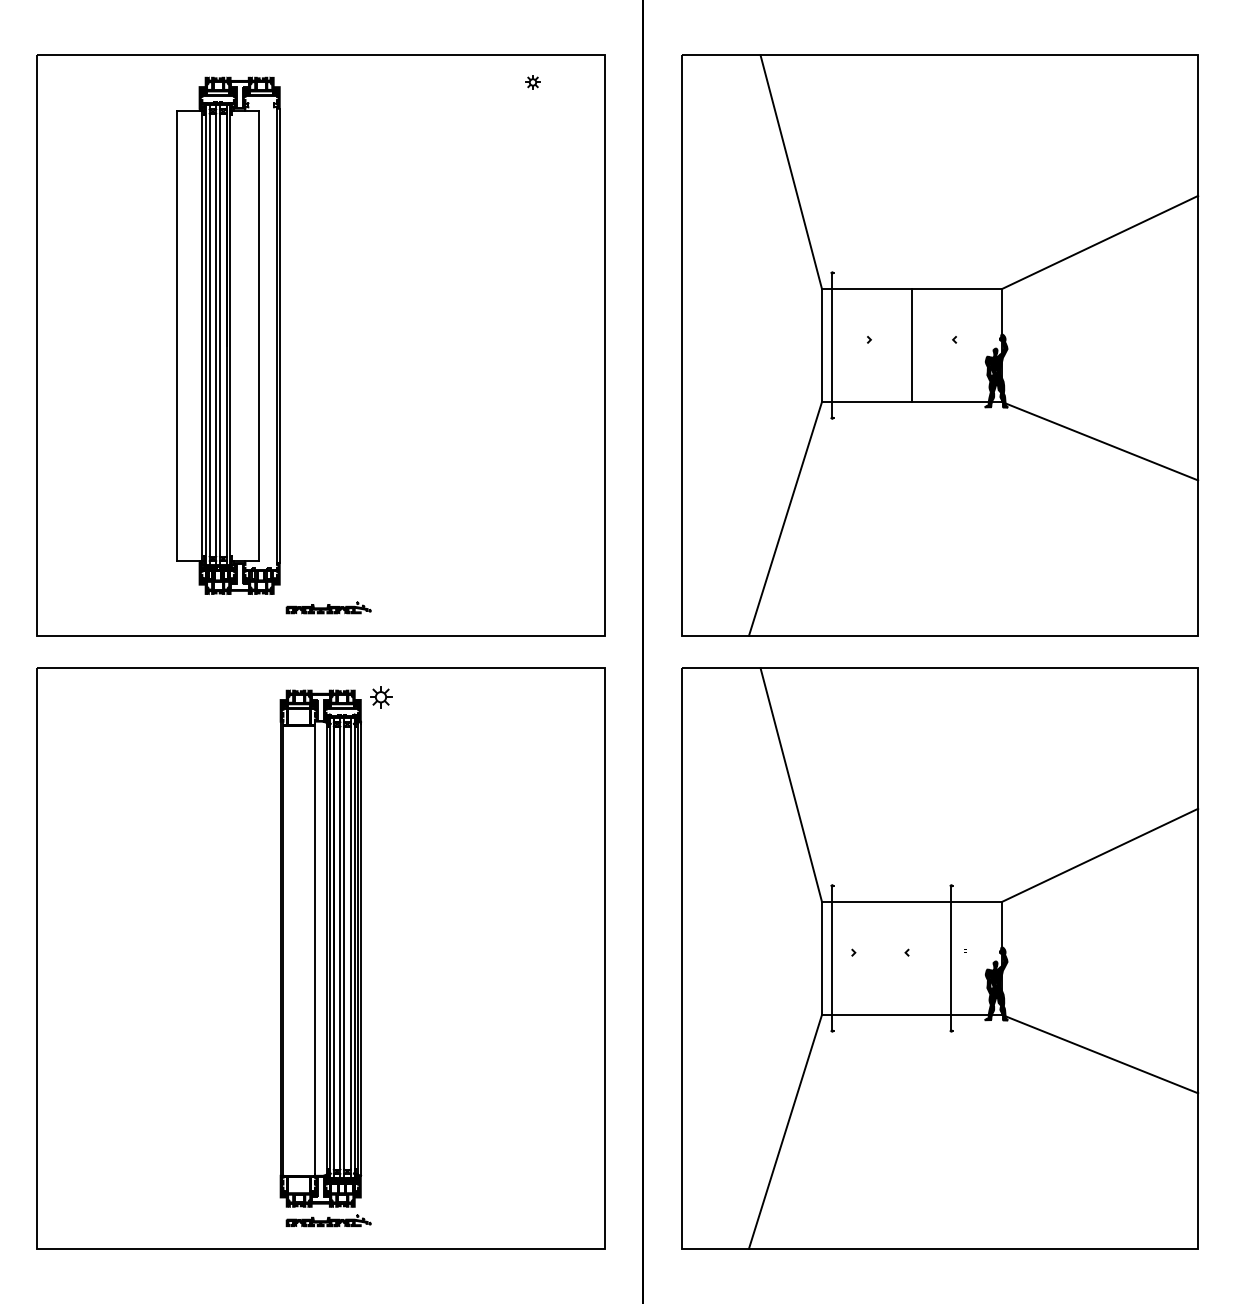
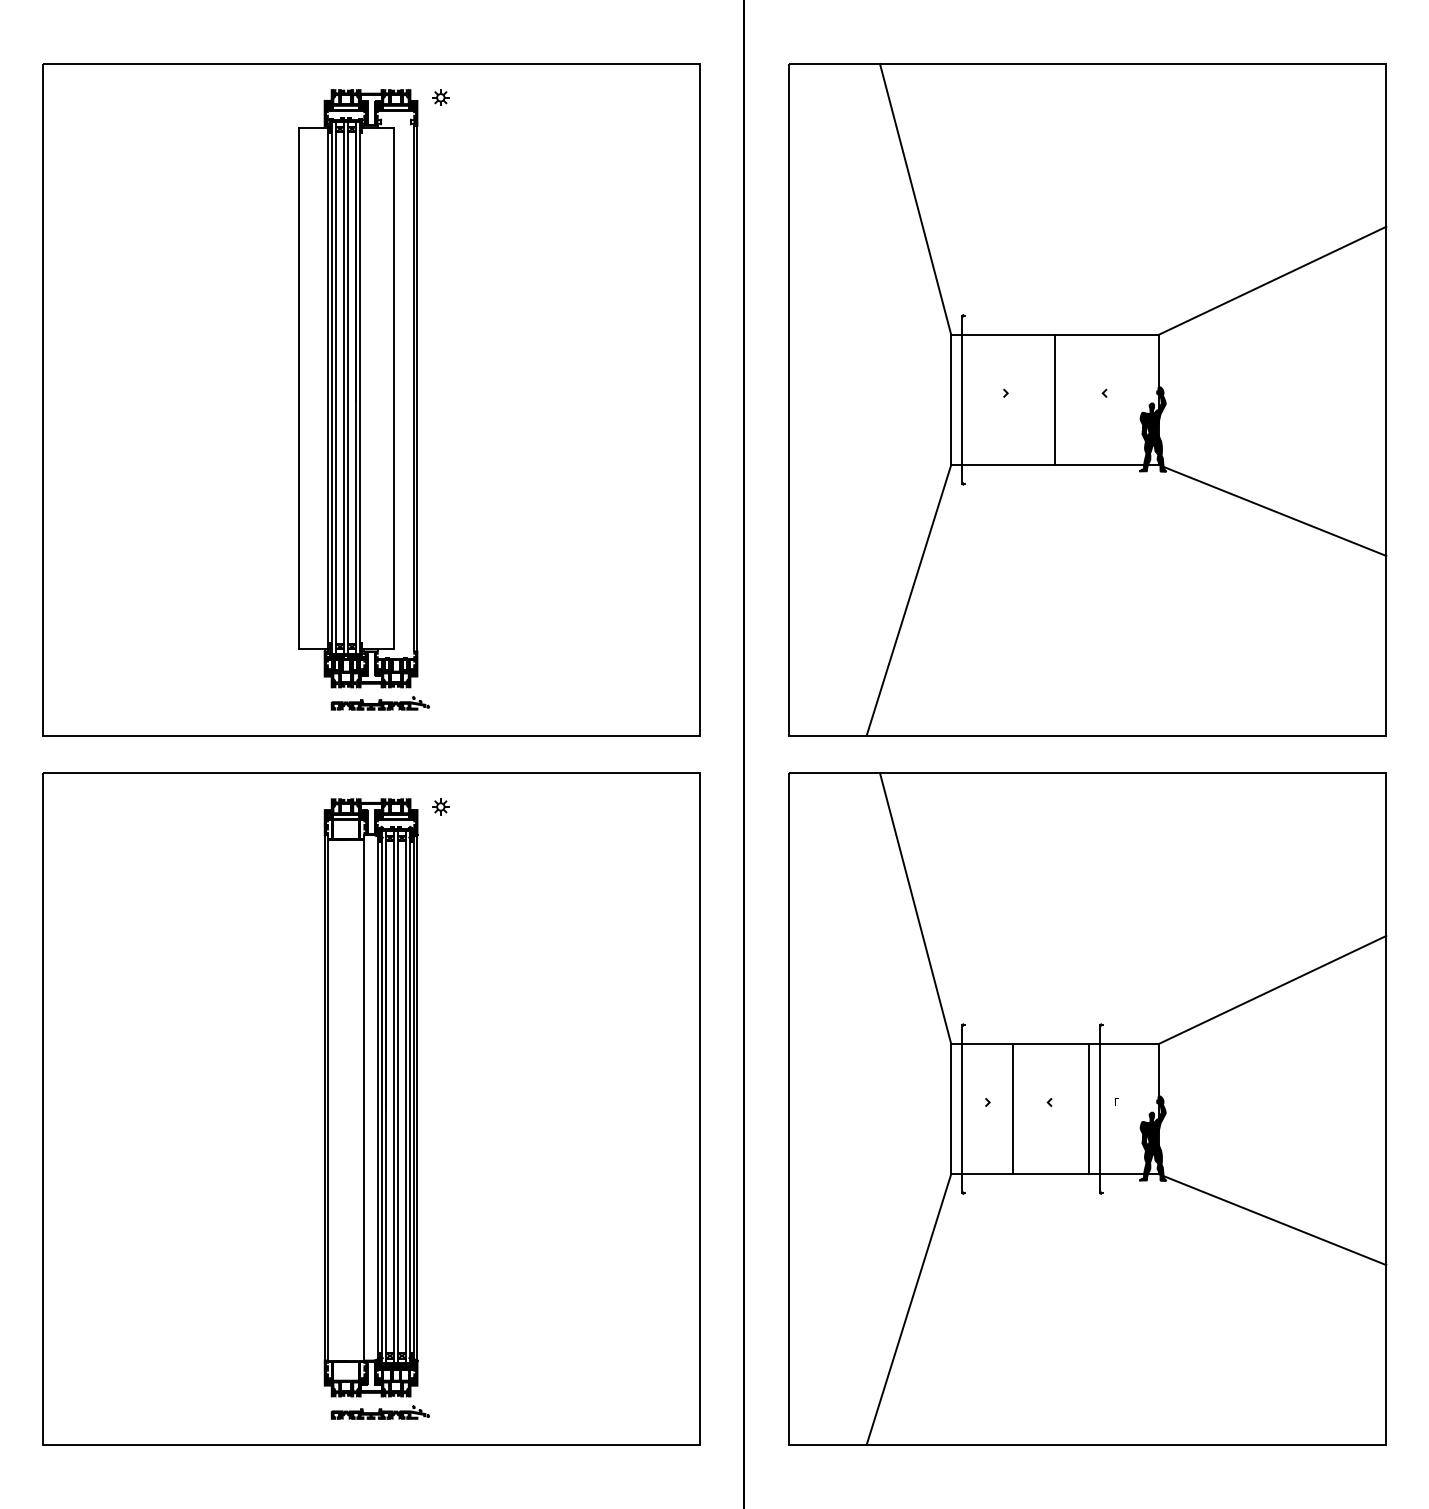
part: (532, 82) -> (440, 97), moved
part: (228, 335) -> (358, 388), moved
part: (380, 697) -> (440, 807), size x0.62
line: (875, 957) -> (1013, 1107), added
line: (941, 957) -> (1089, 1107), added

